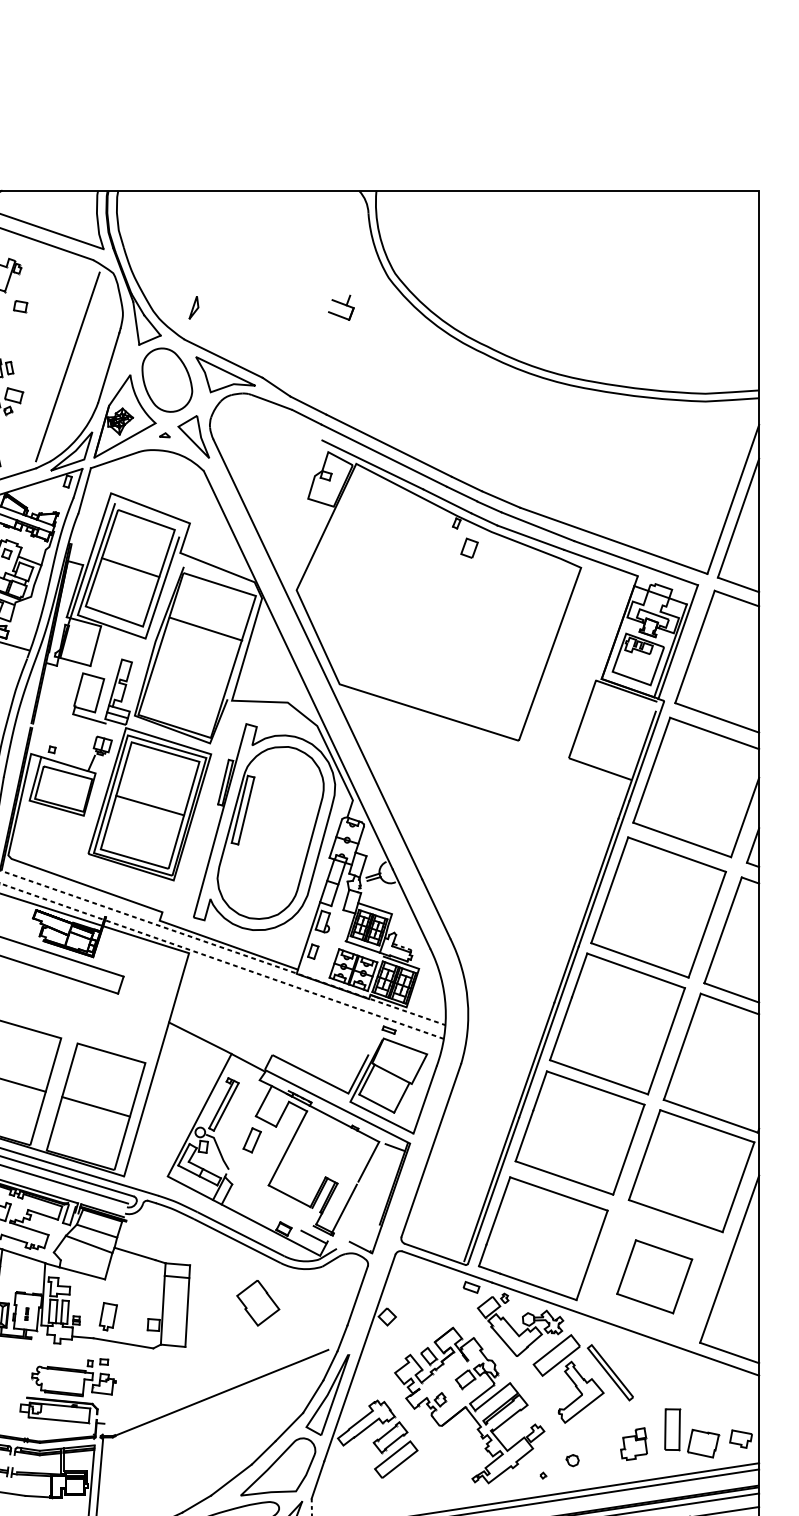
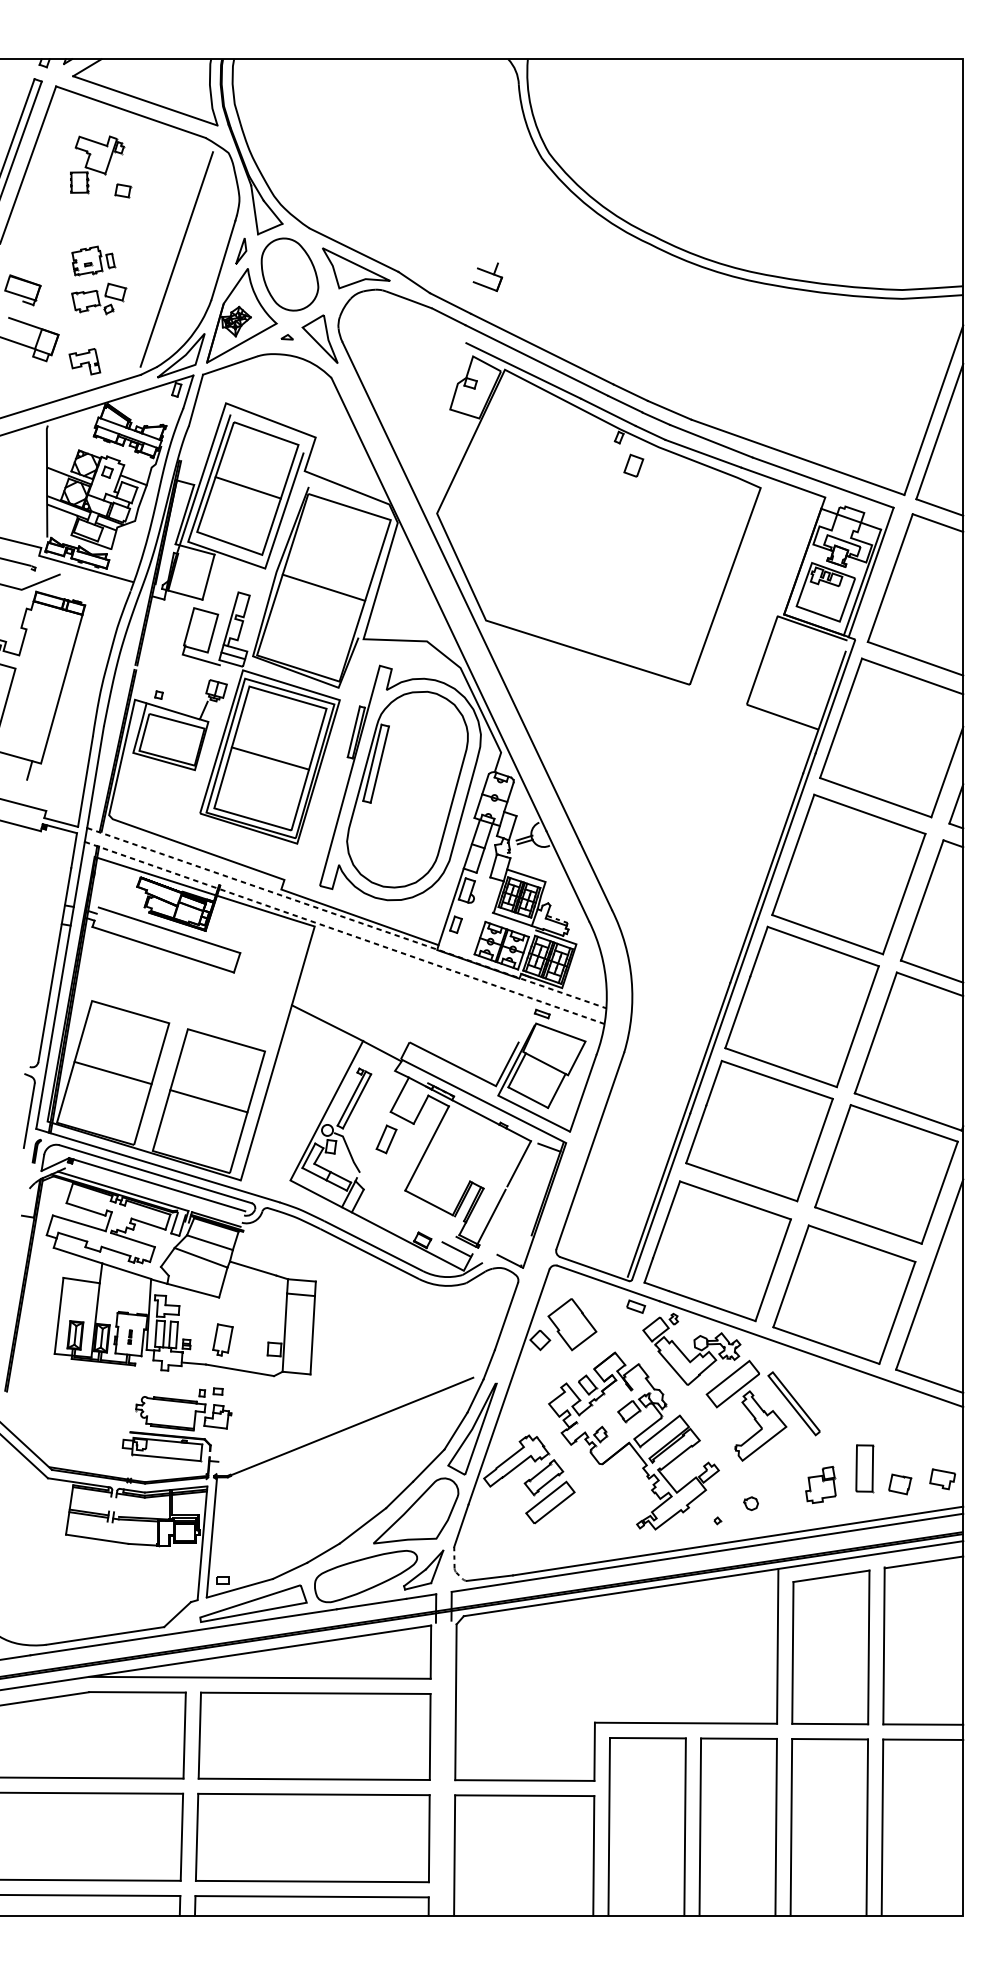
part: (194, 307) -> (241, 250), moved
part: (340, 308) -> (487, 277), moved
line: (205, 628) -> (323, 587), moved
part: (654, 1276) -> (844, 1294), size x1.67
part: (258, 1303) -> (572, 1324), moved
part: (703, 1443) -> (900, 1484), size x0.62

